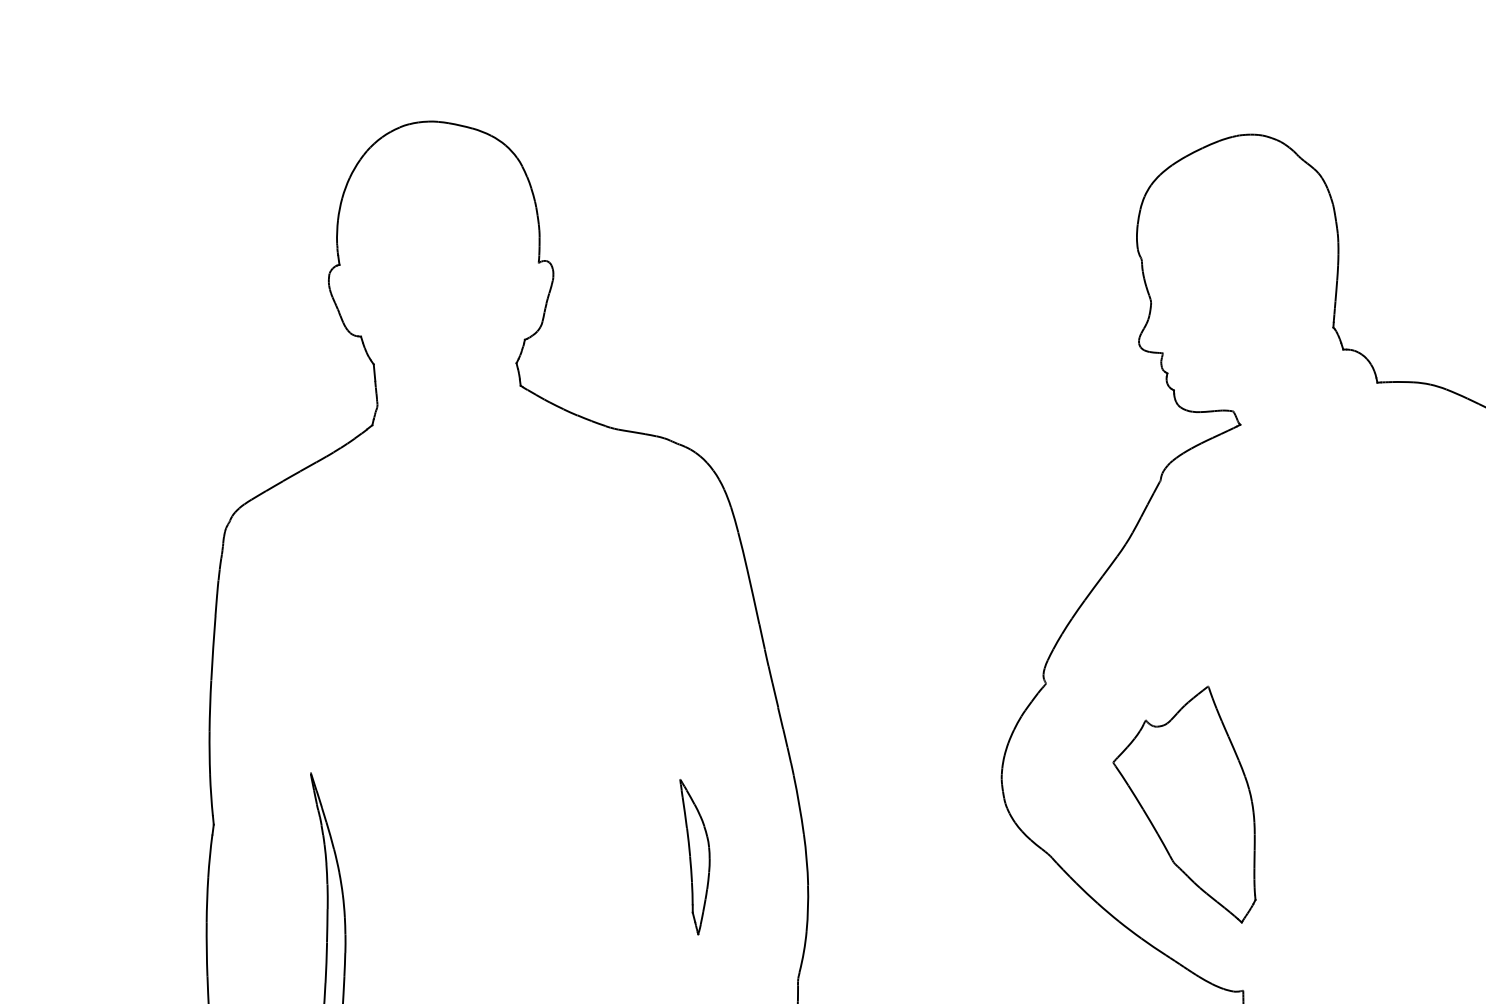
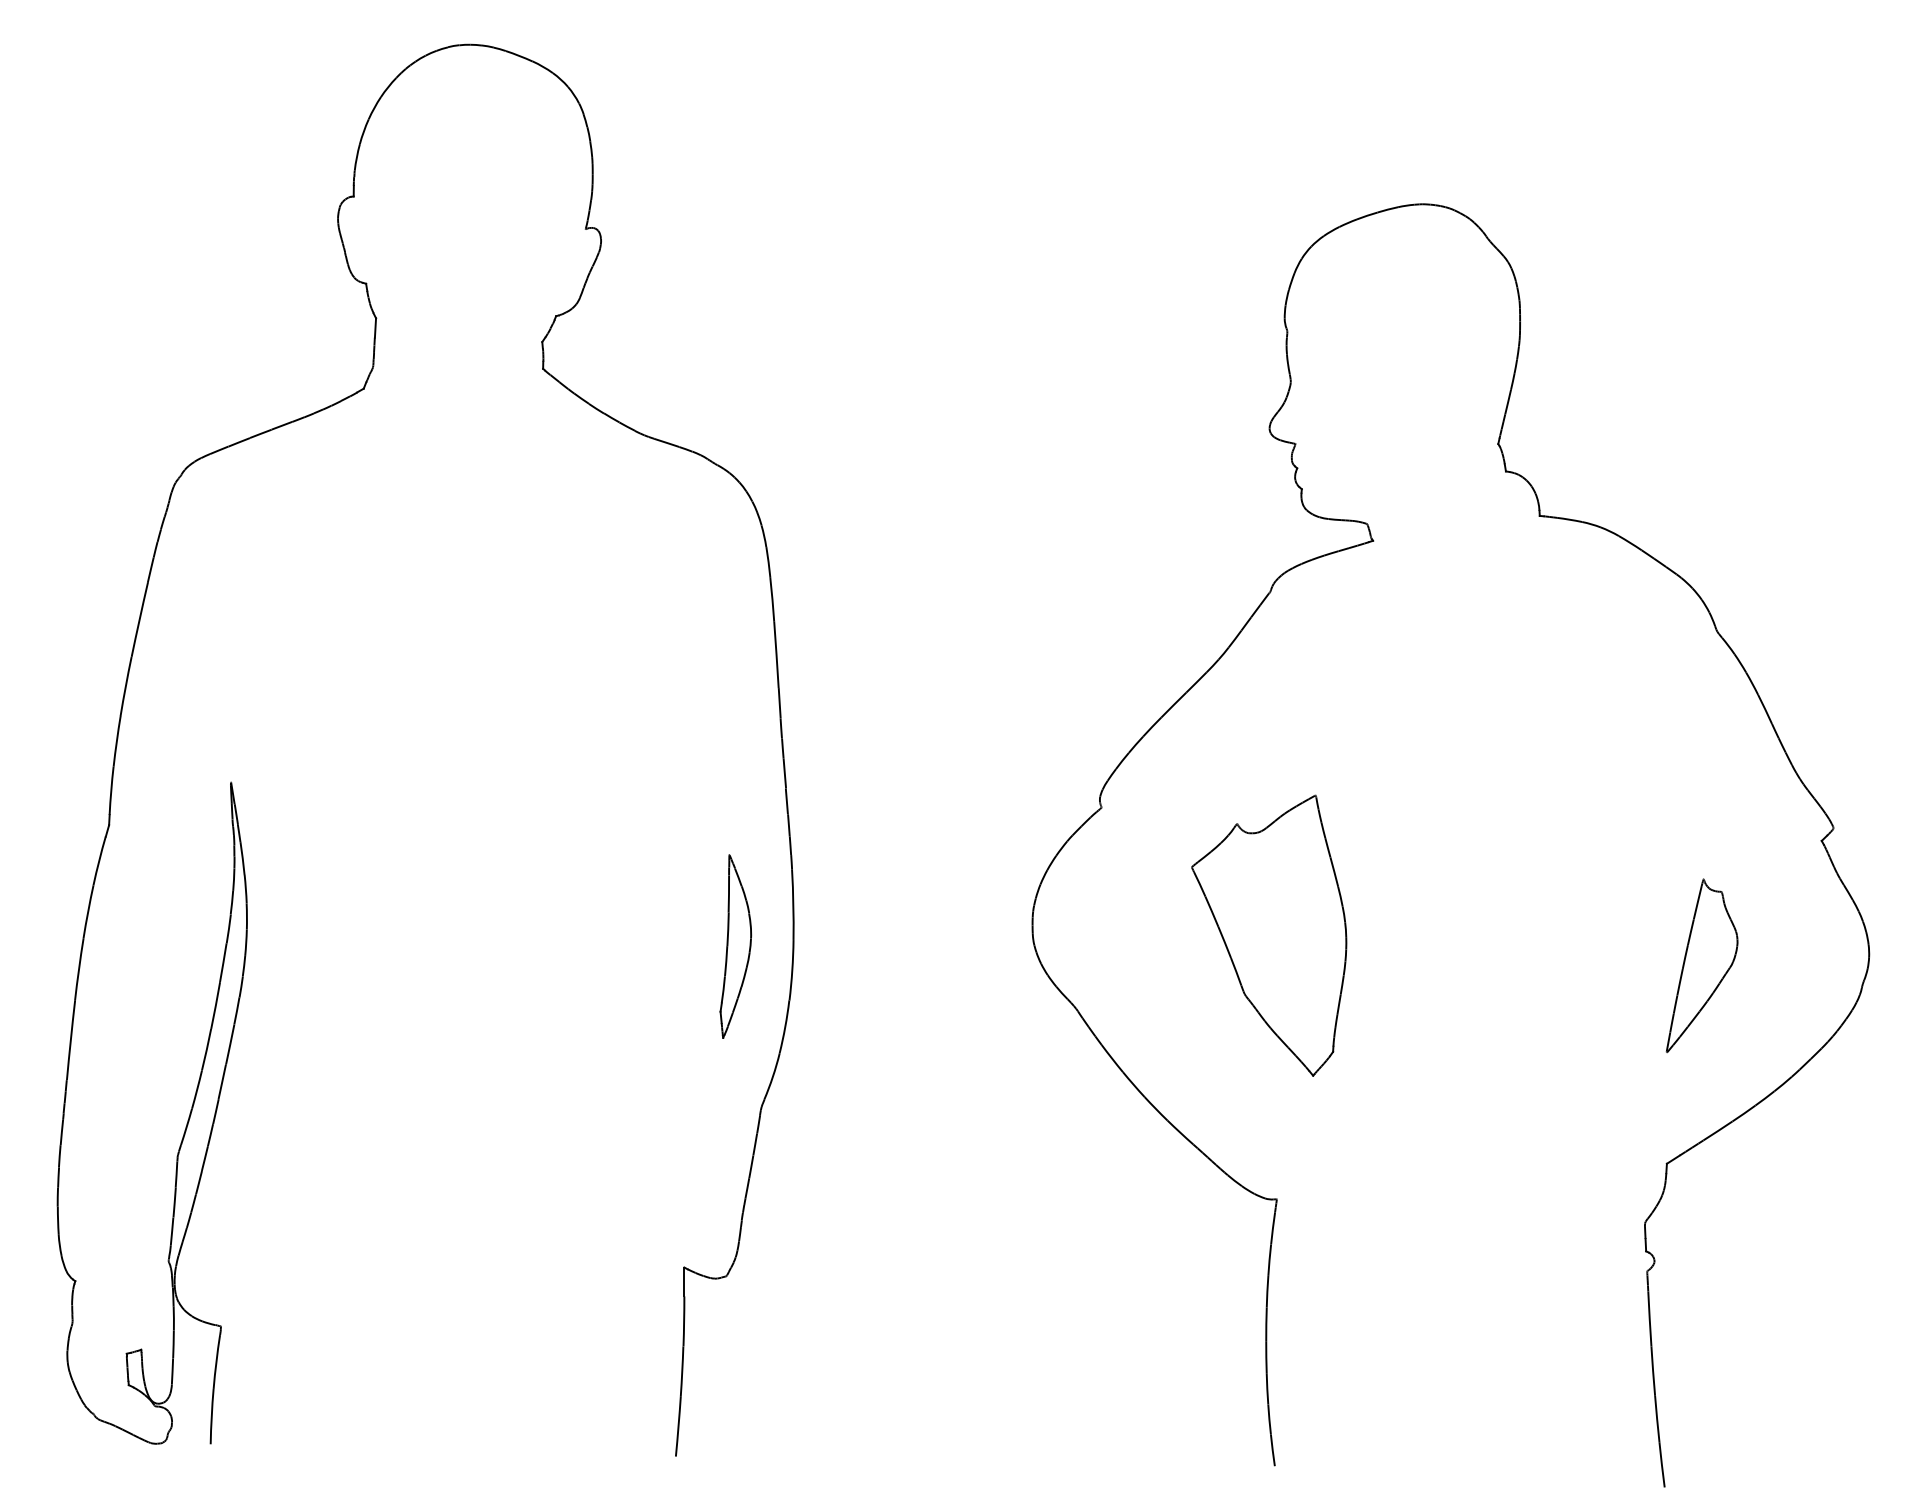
part: (1187, 810) -> (1269, 935), moved
part: (697, 855) -> (735, 946), moved

